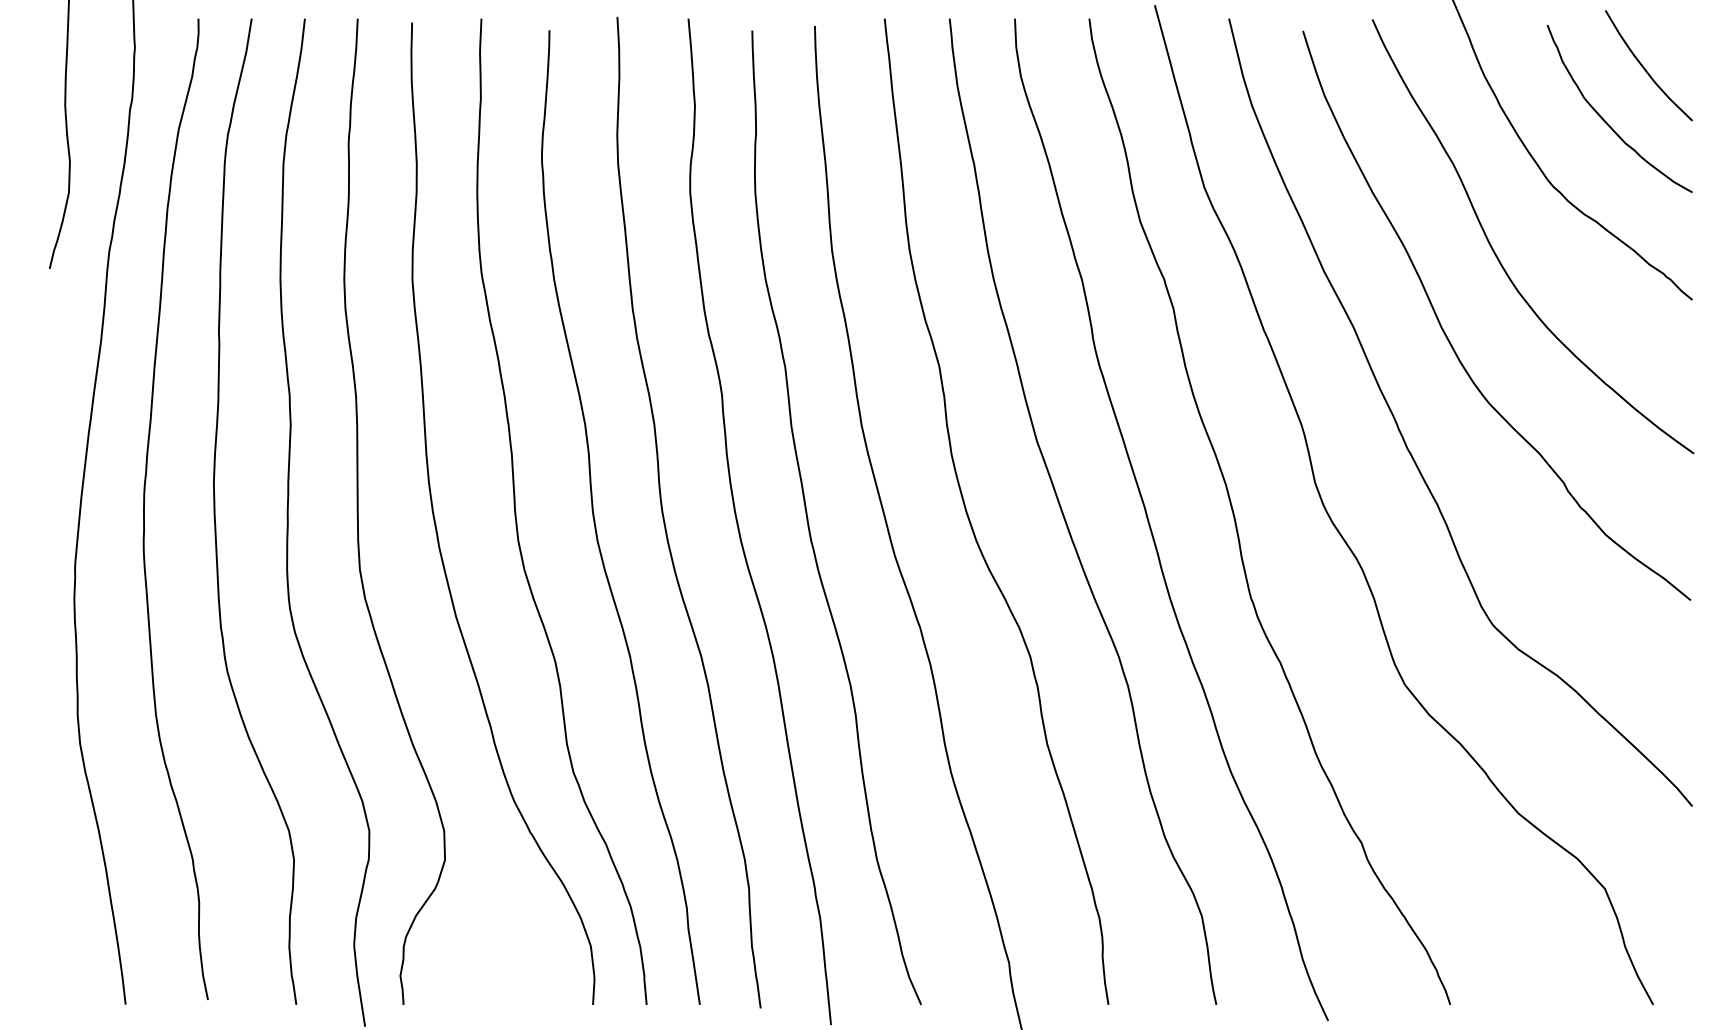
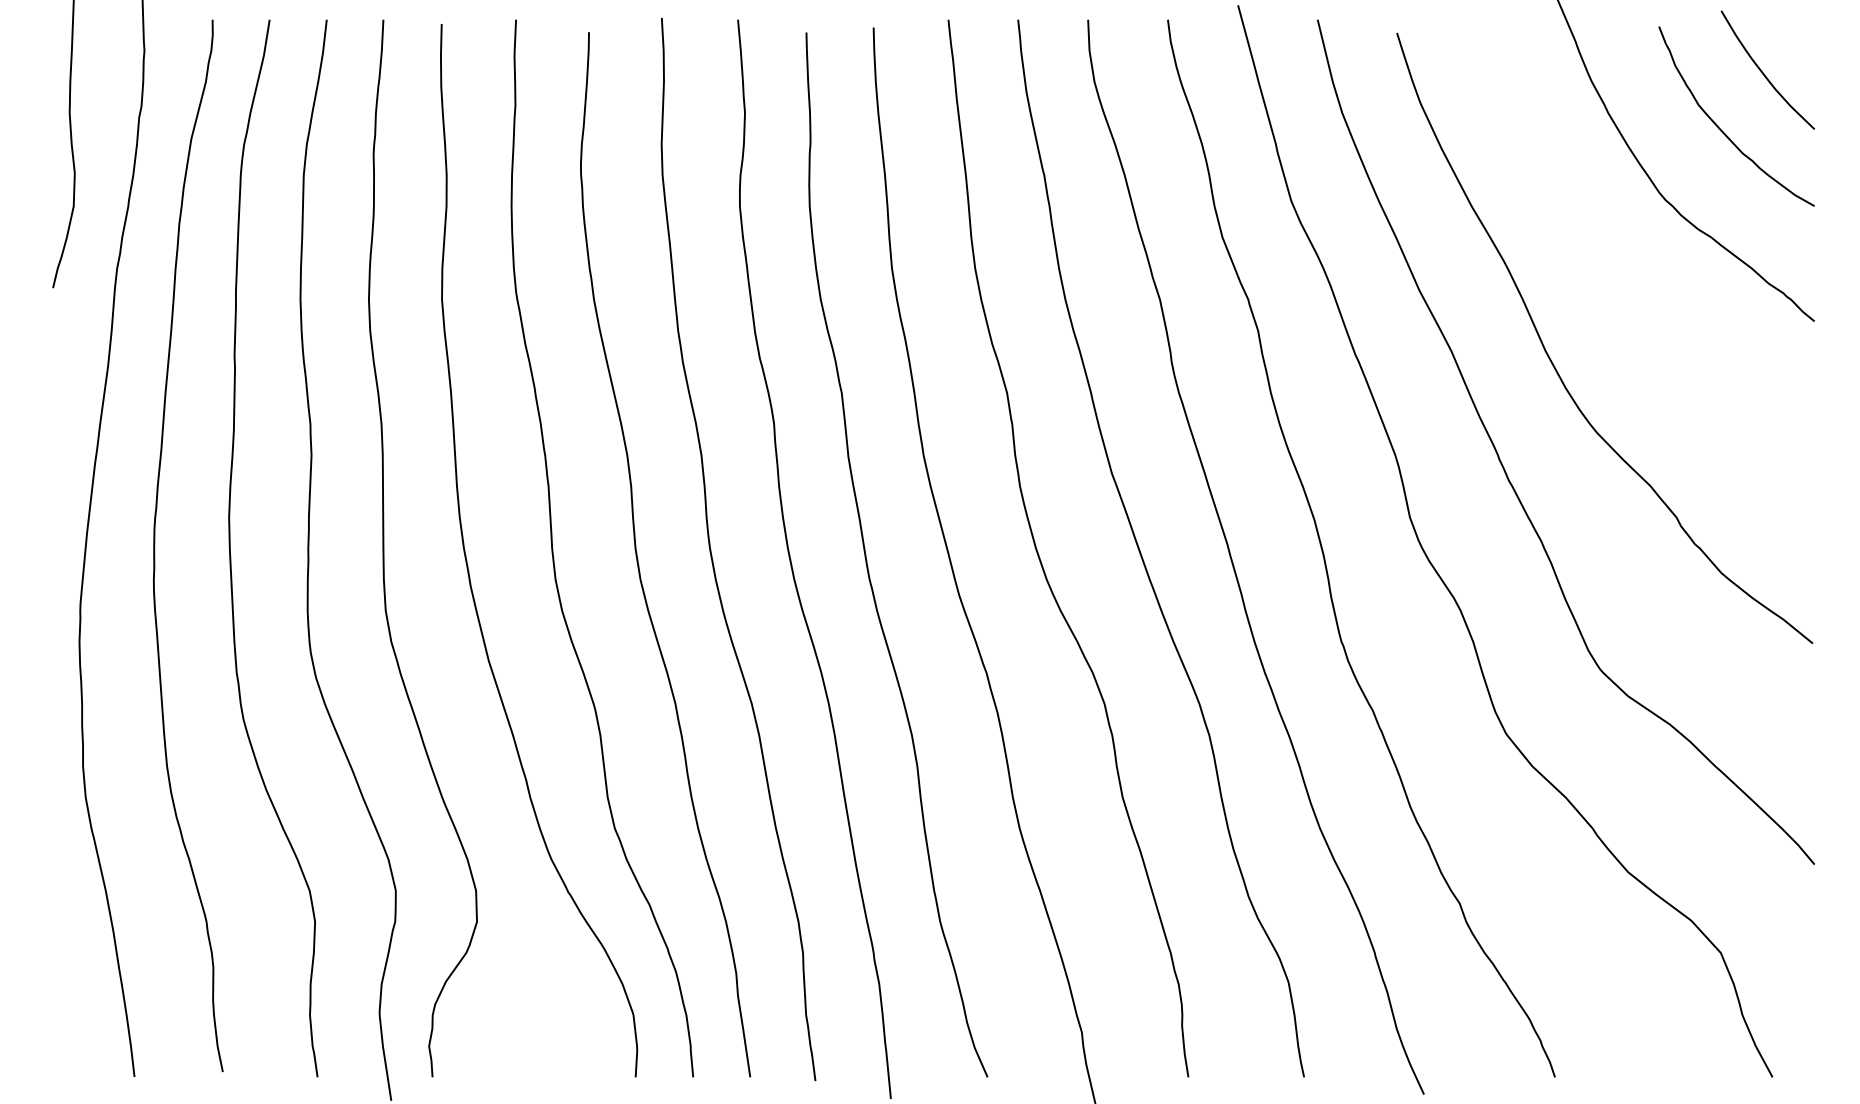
curve: (1497, 255) -> (1605, 273), removed

